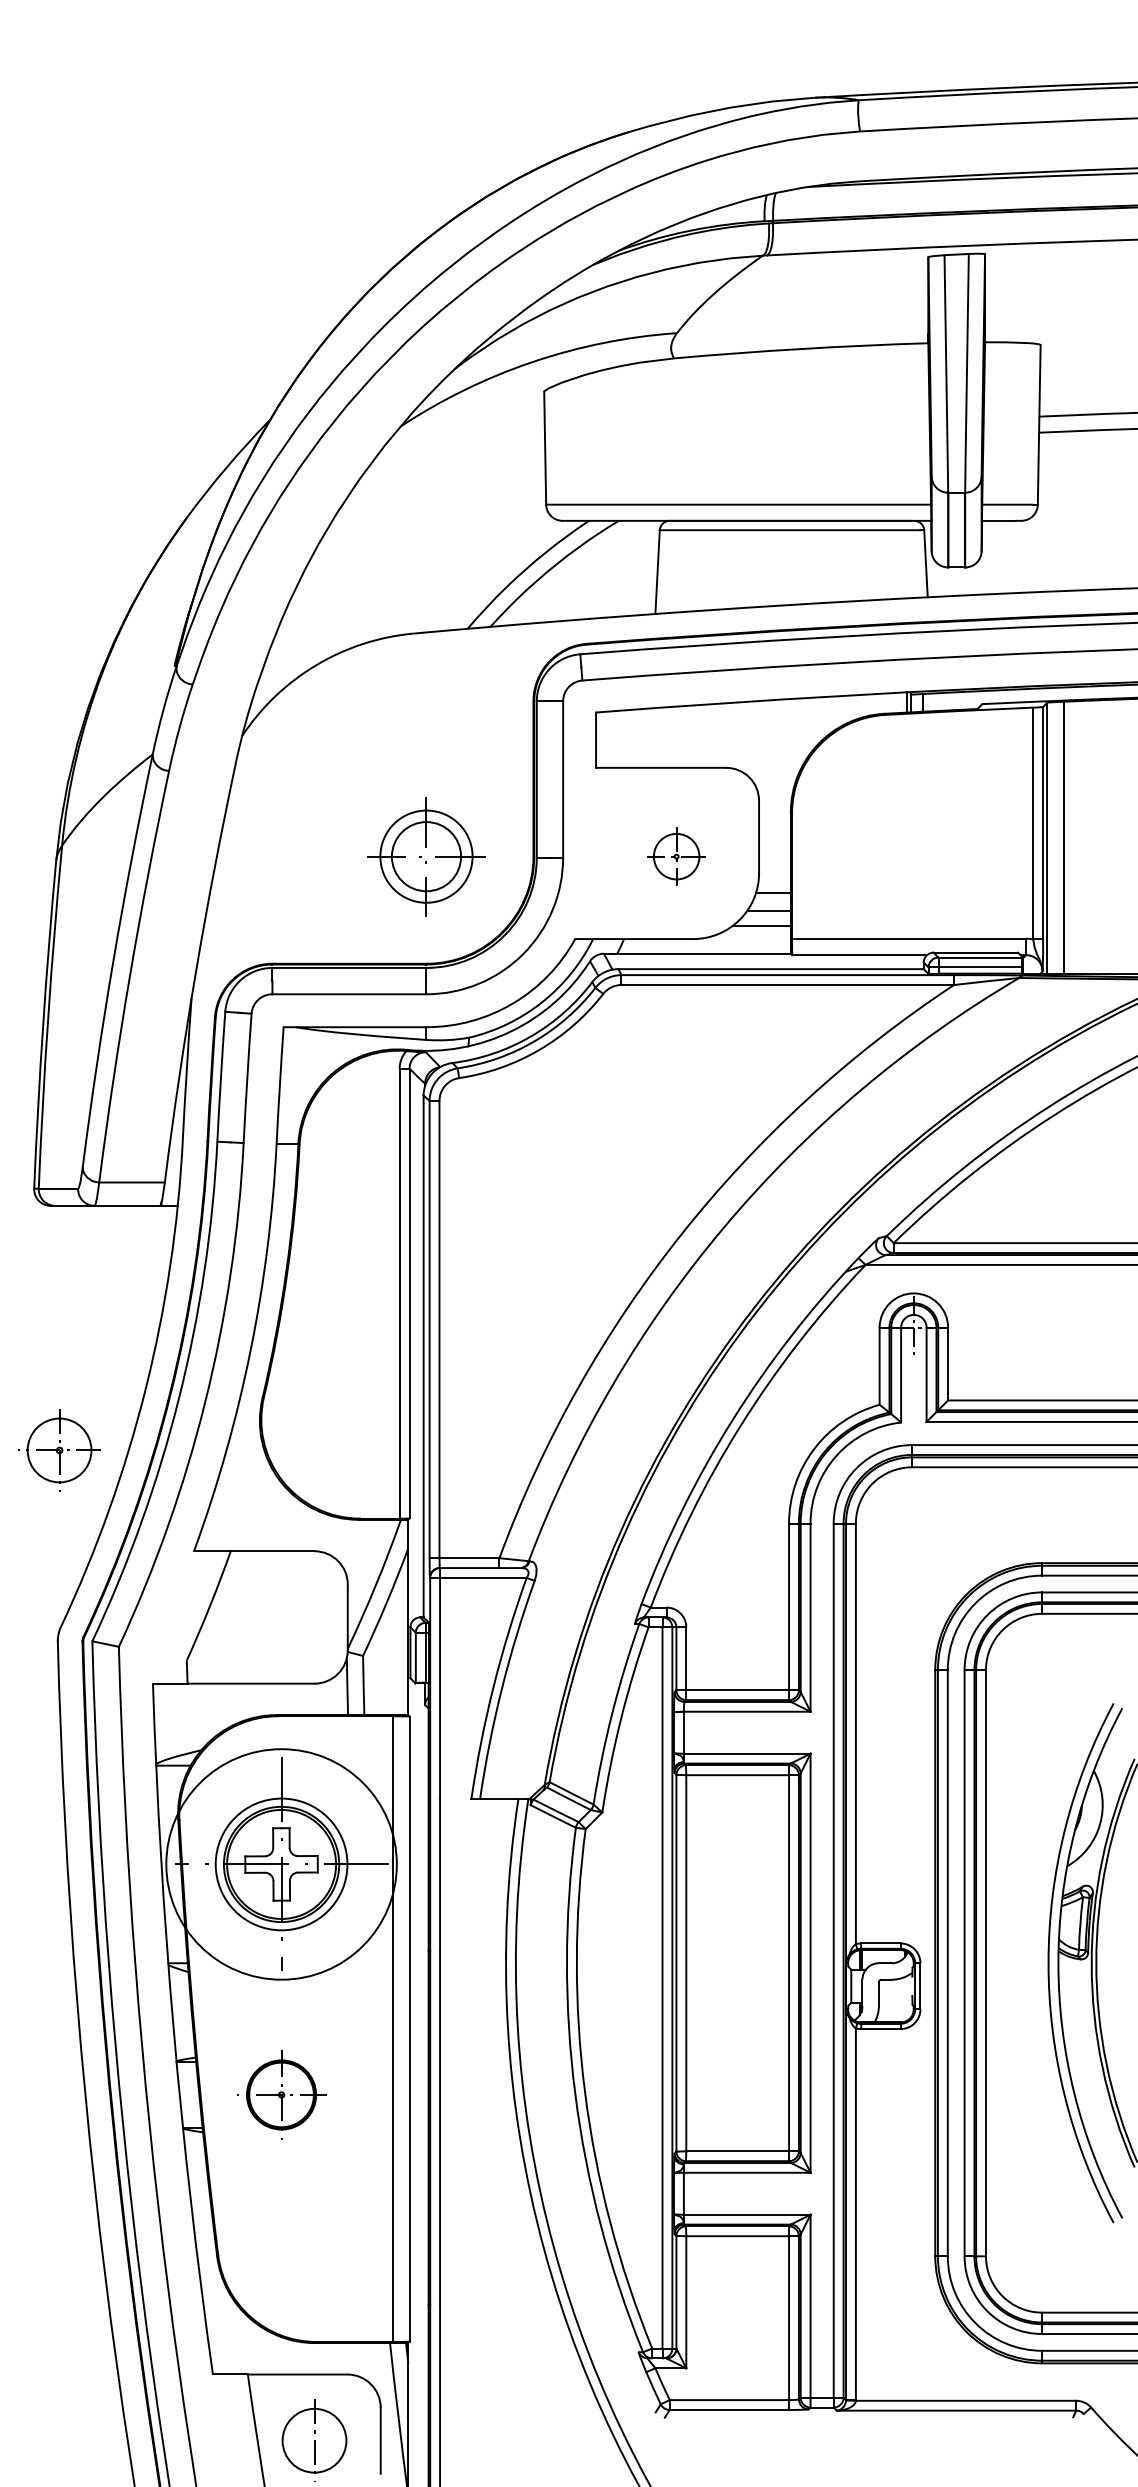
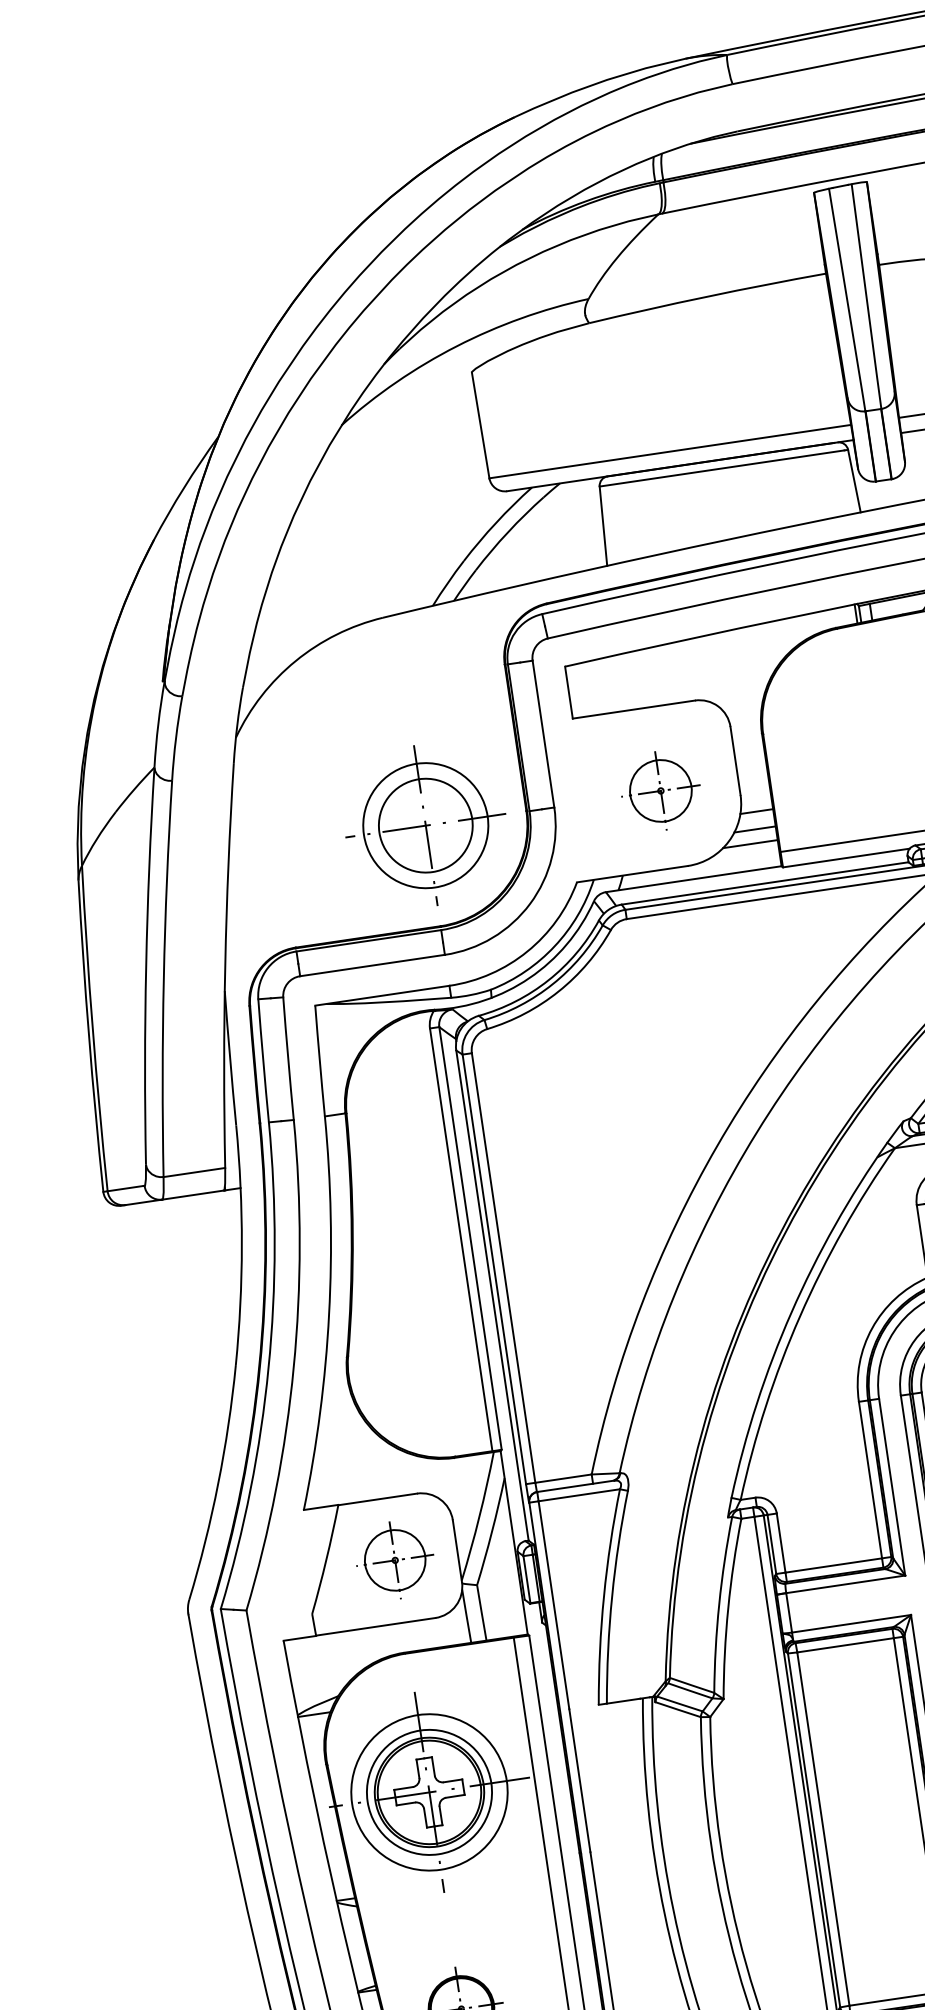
part: (426, 856) -> (425, 825), size x1.43
part: (676, 856) -> (660, 790), size x1.43
part: (59, 1450) -> (395, 1560), moved
circle: (281, 1864) -> (429, 1792), size x0.71

